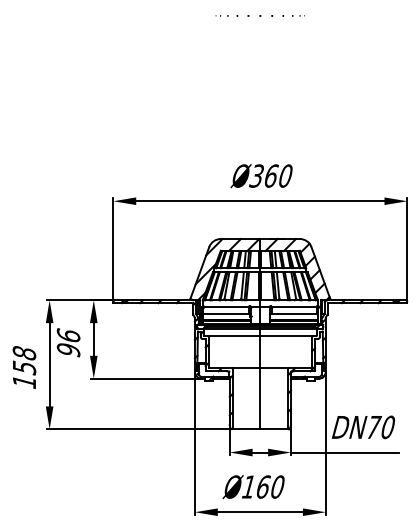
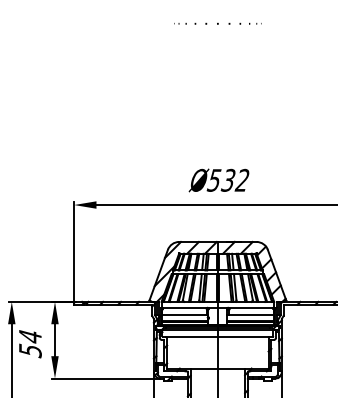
text: (270, 175) -> (227, 179), 360 -> 532
text: (68, 343) -> (30, 344), 96 -> 54

